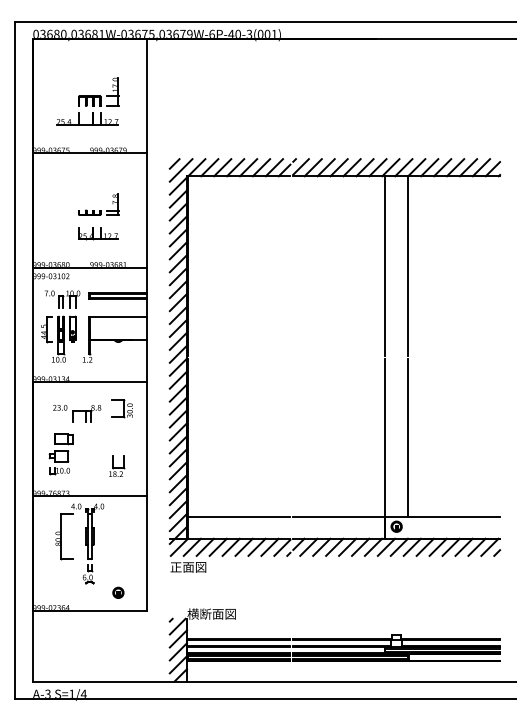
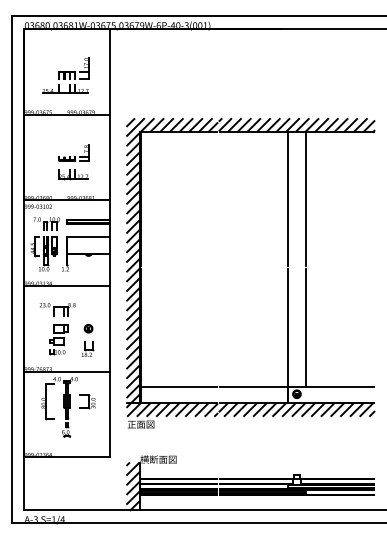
part: (122, 408) -> (87, 401), moved
part: (60, 453) -> (58, 339), moved
part: (118, 592) -> (88, 328), moved

